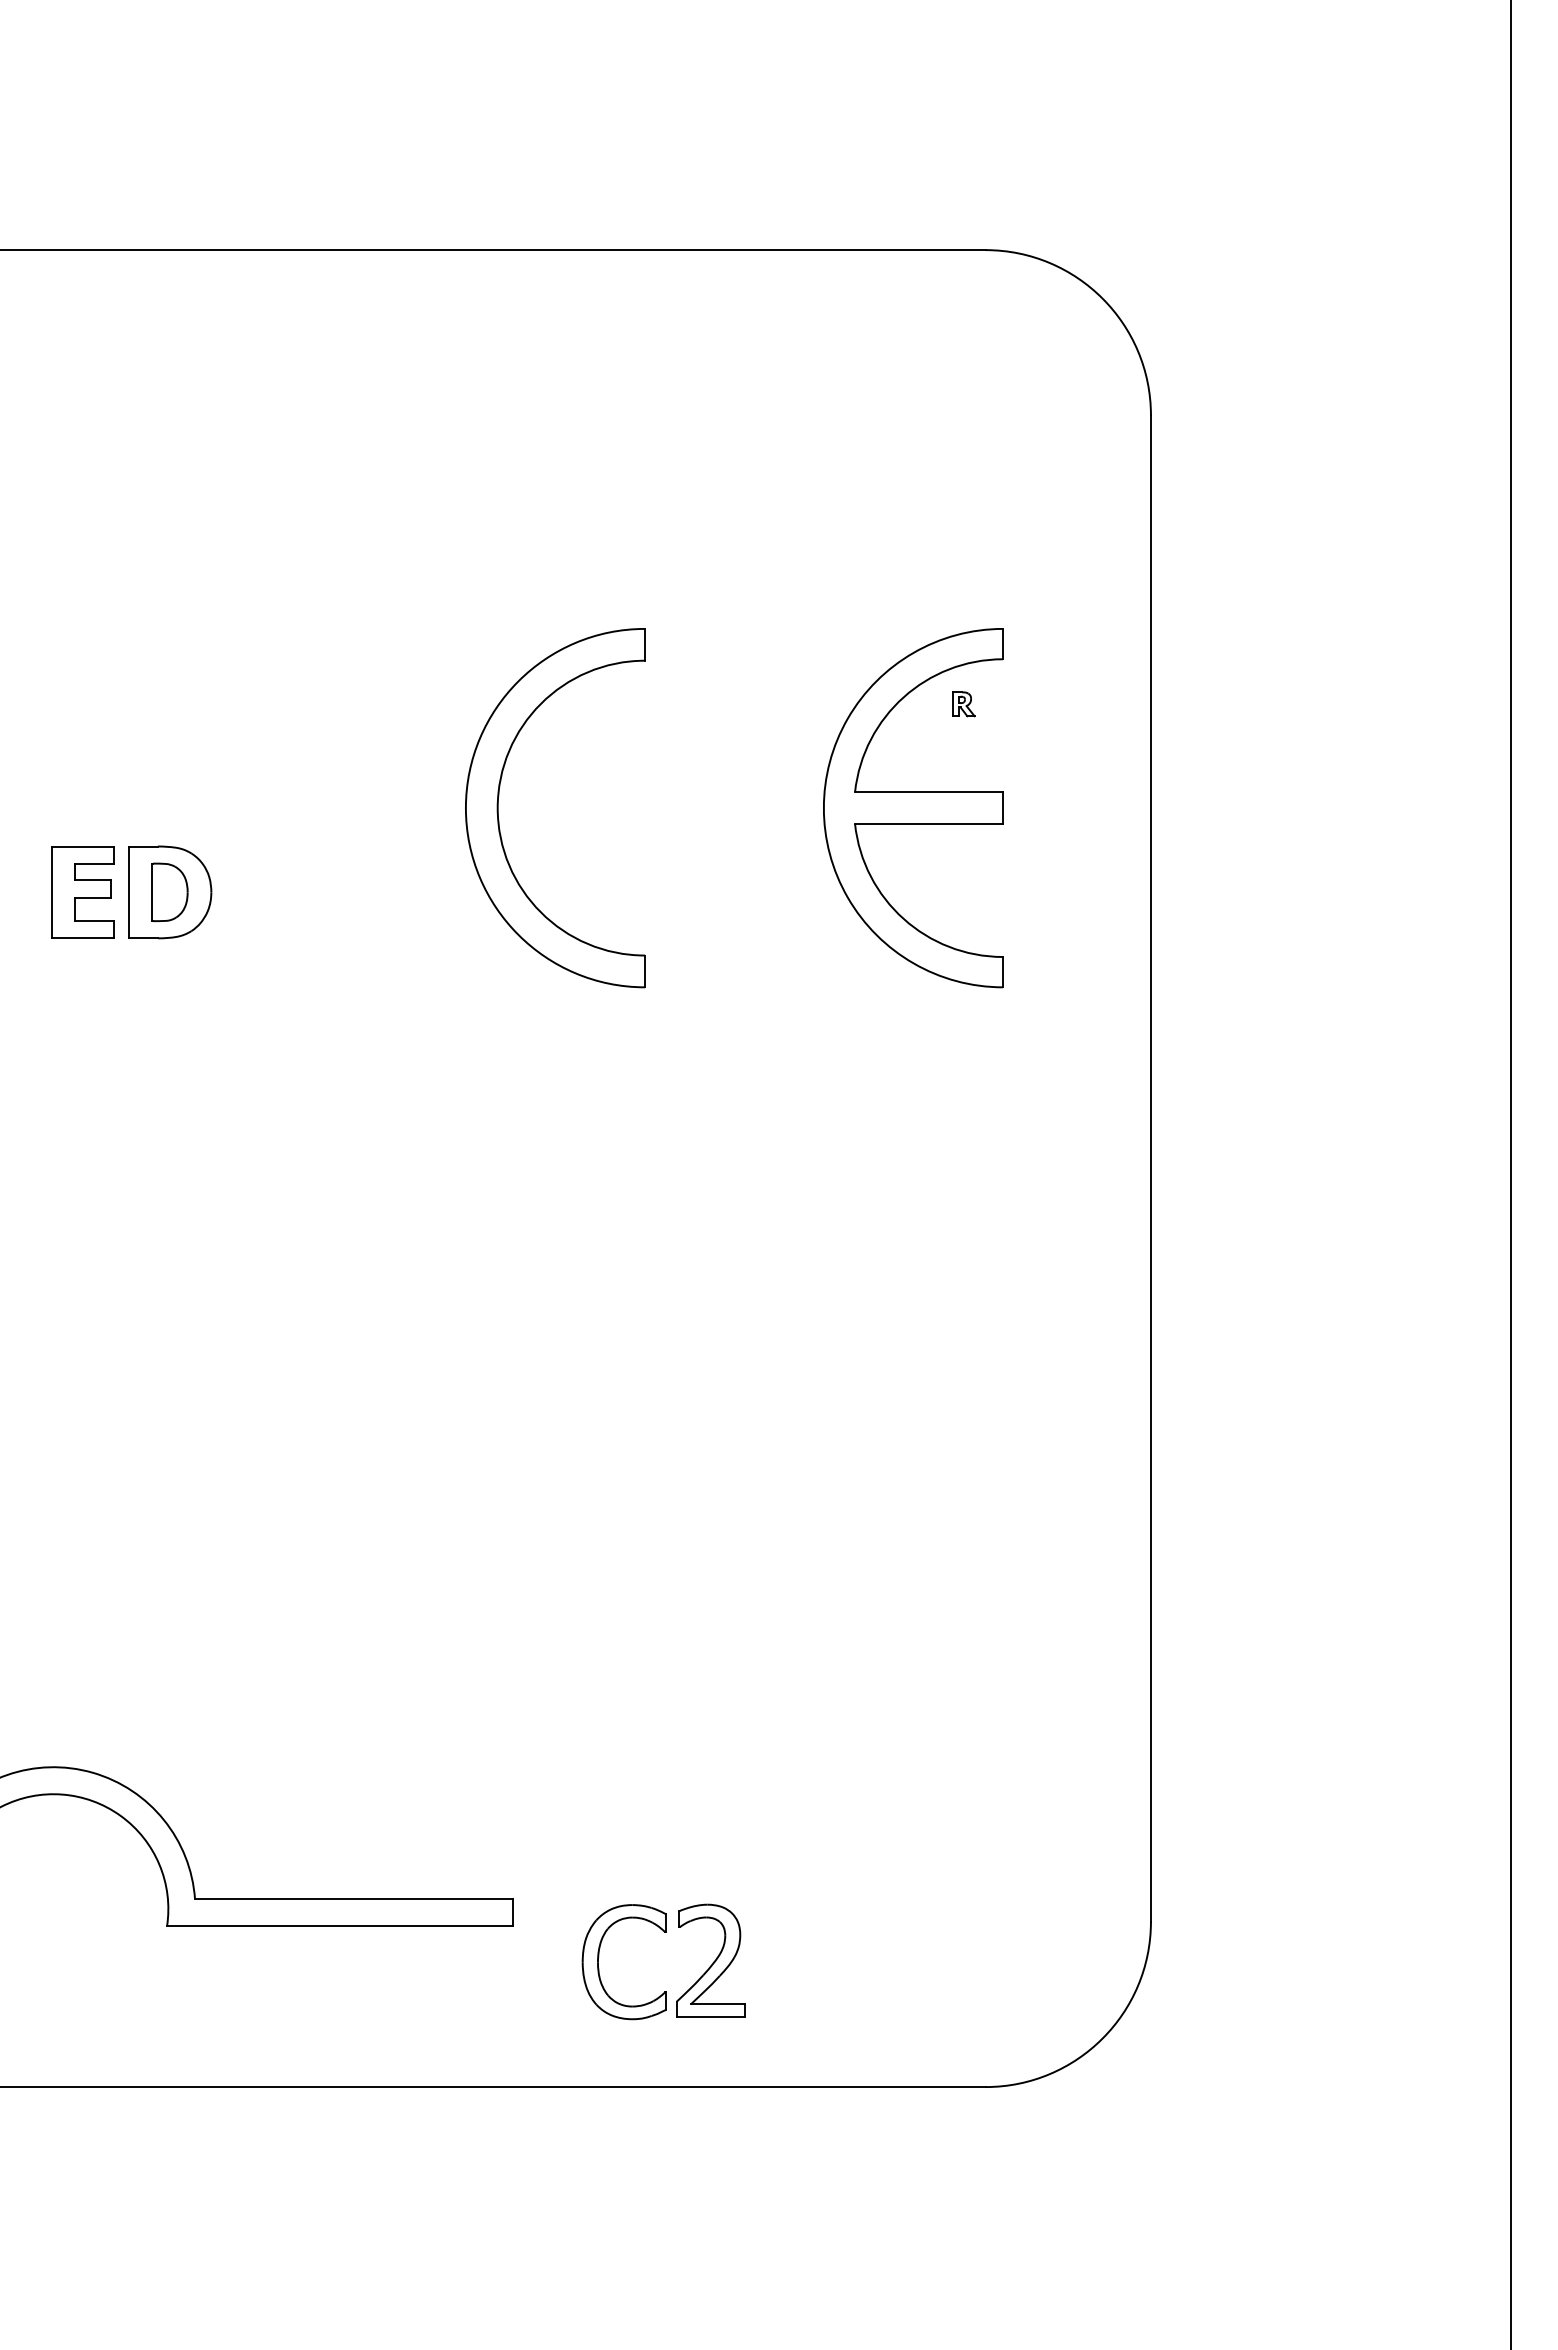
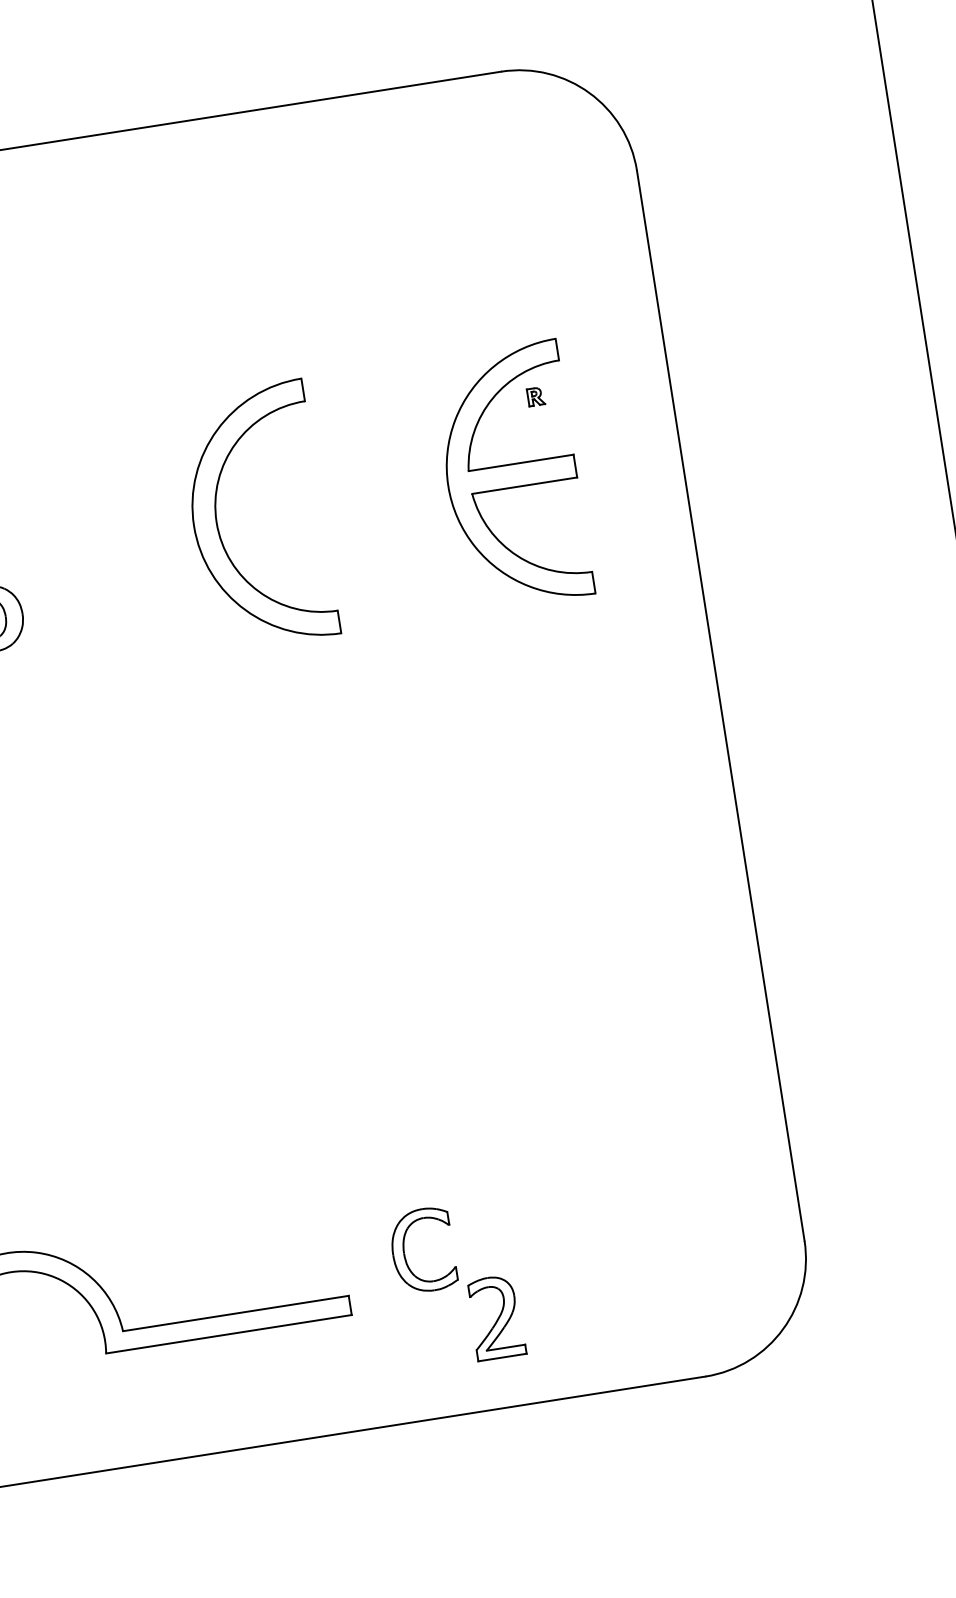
part: (599, 1957) -> (404, 1250), moved

